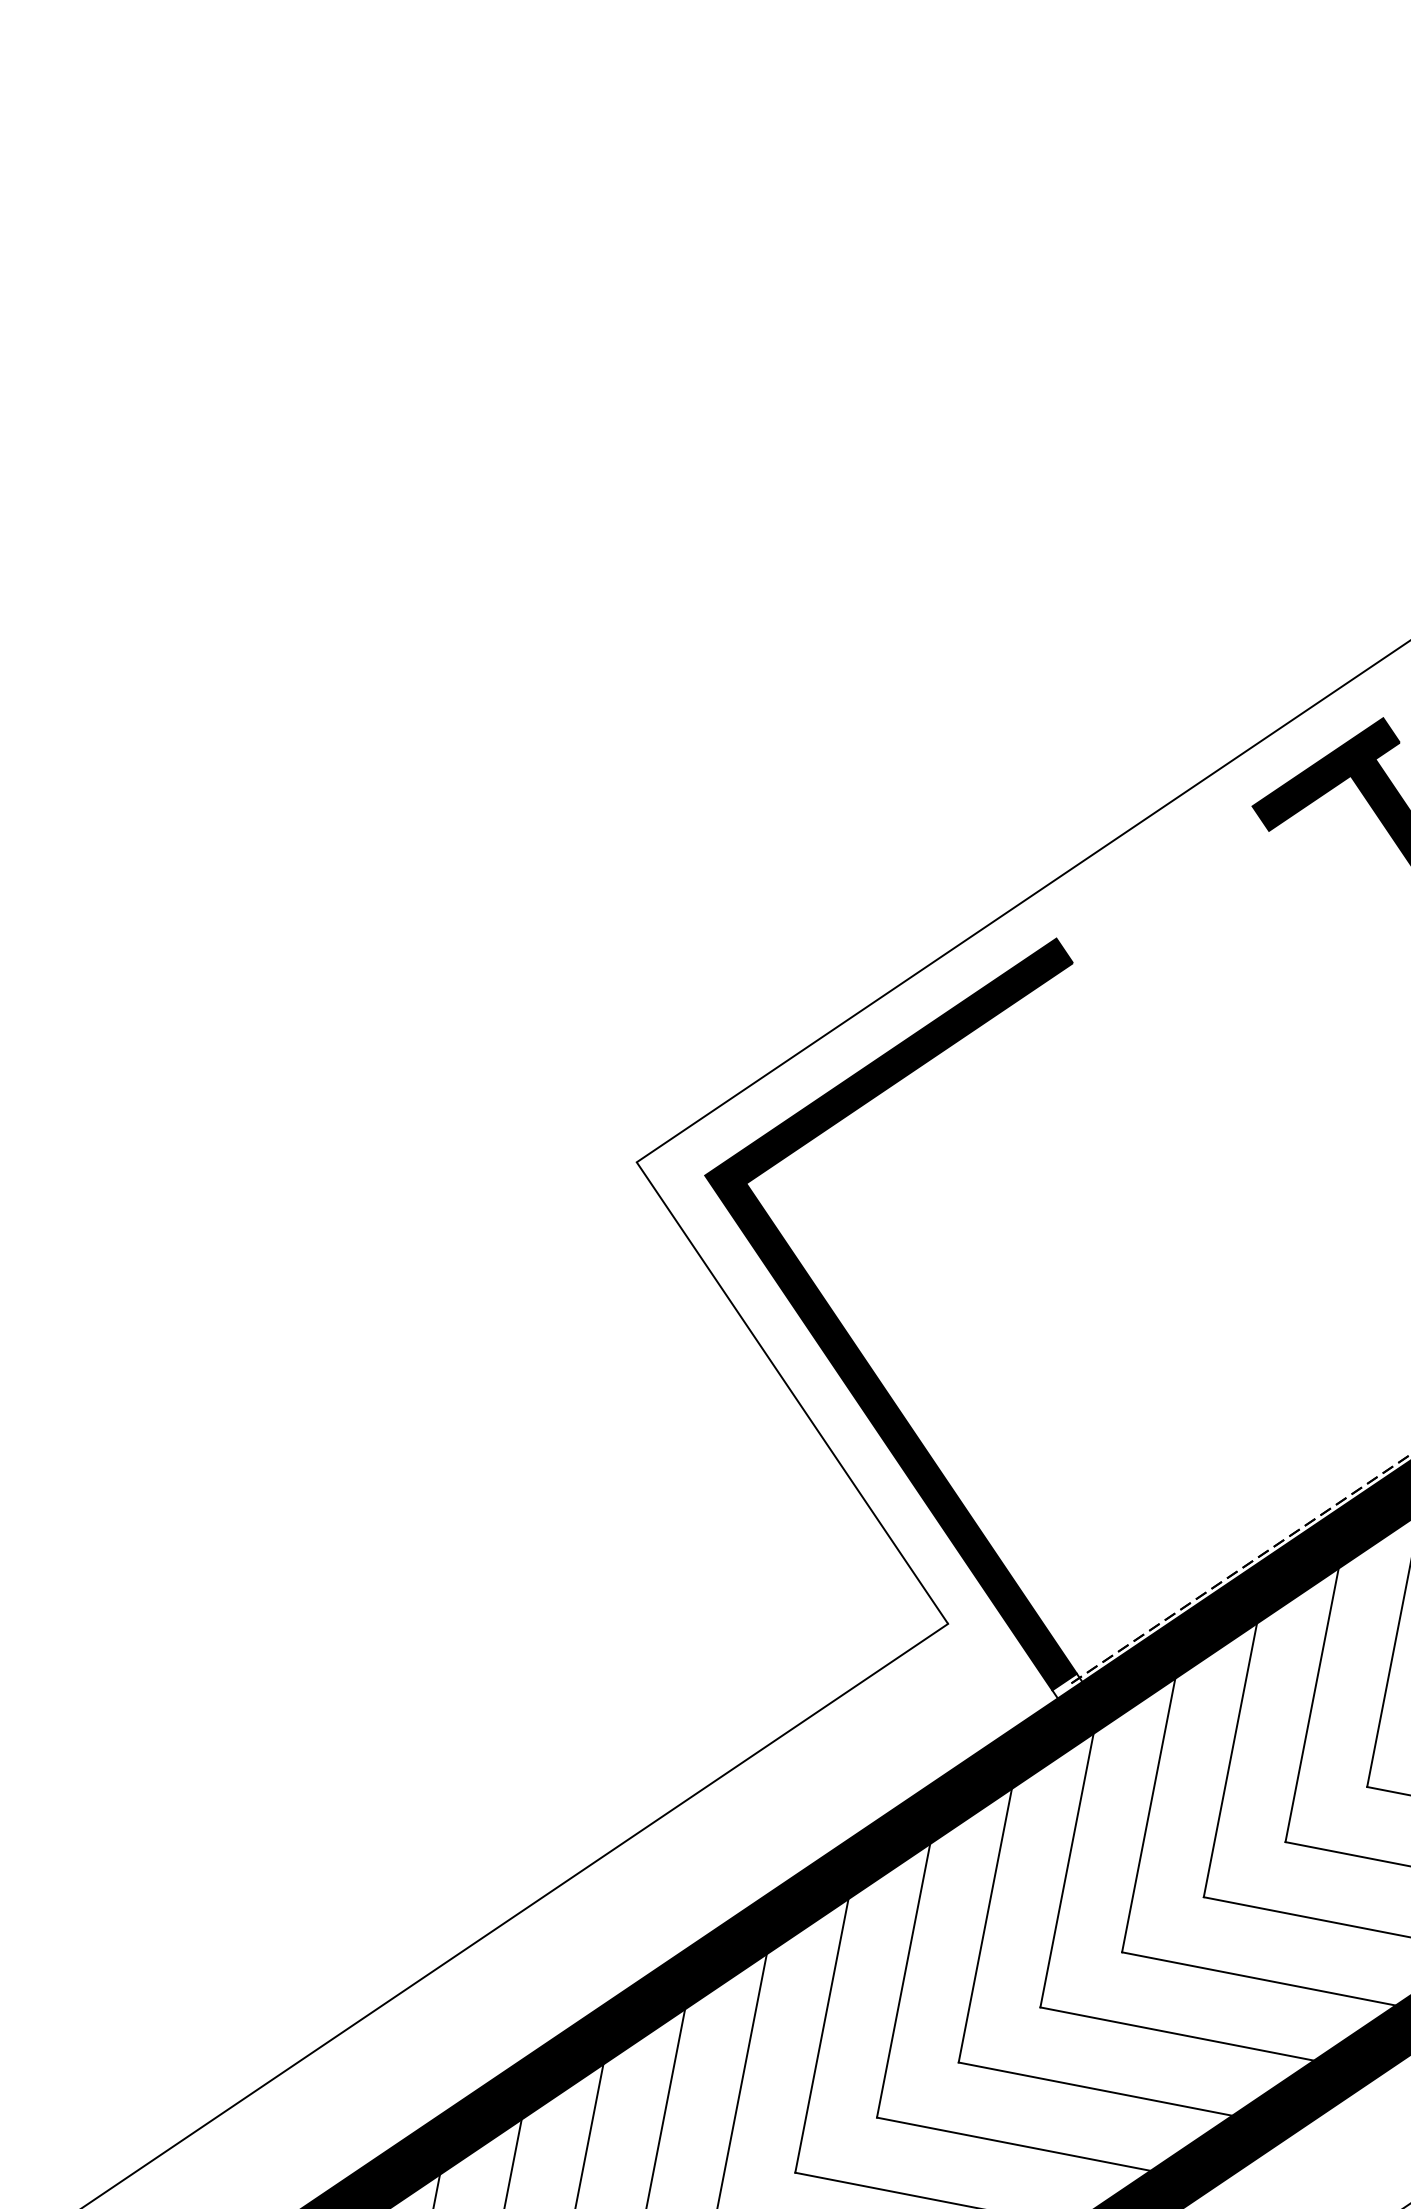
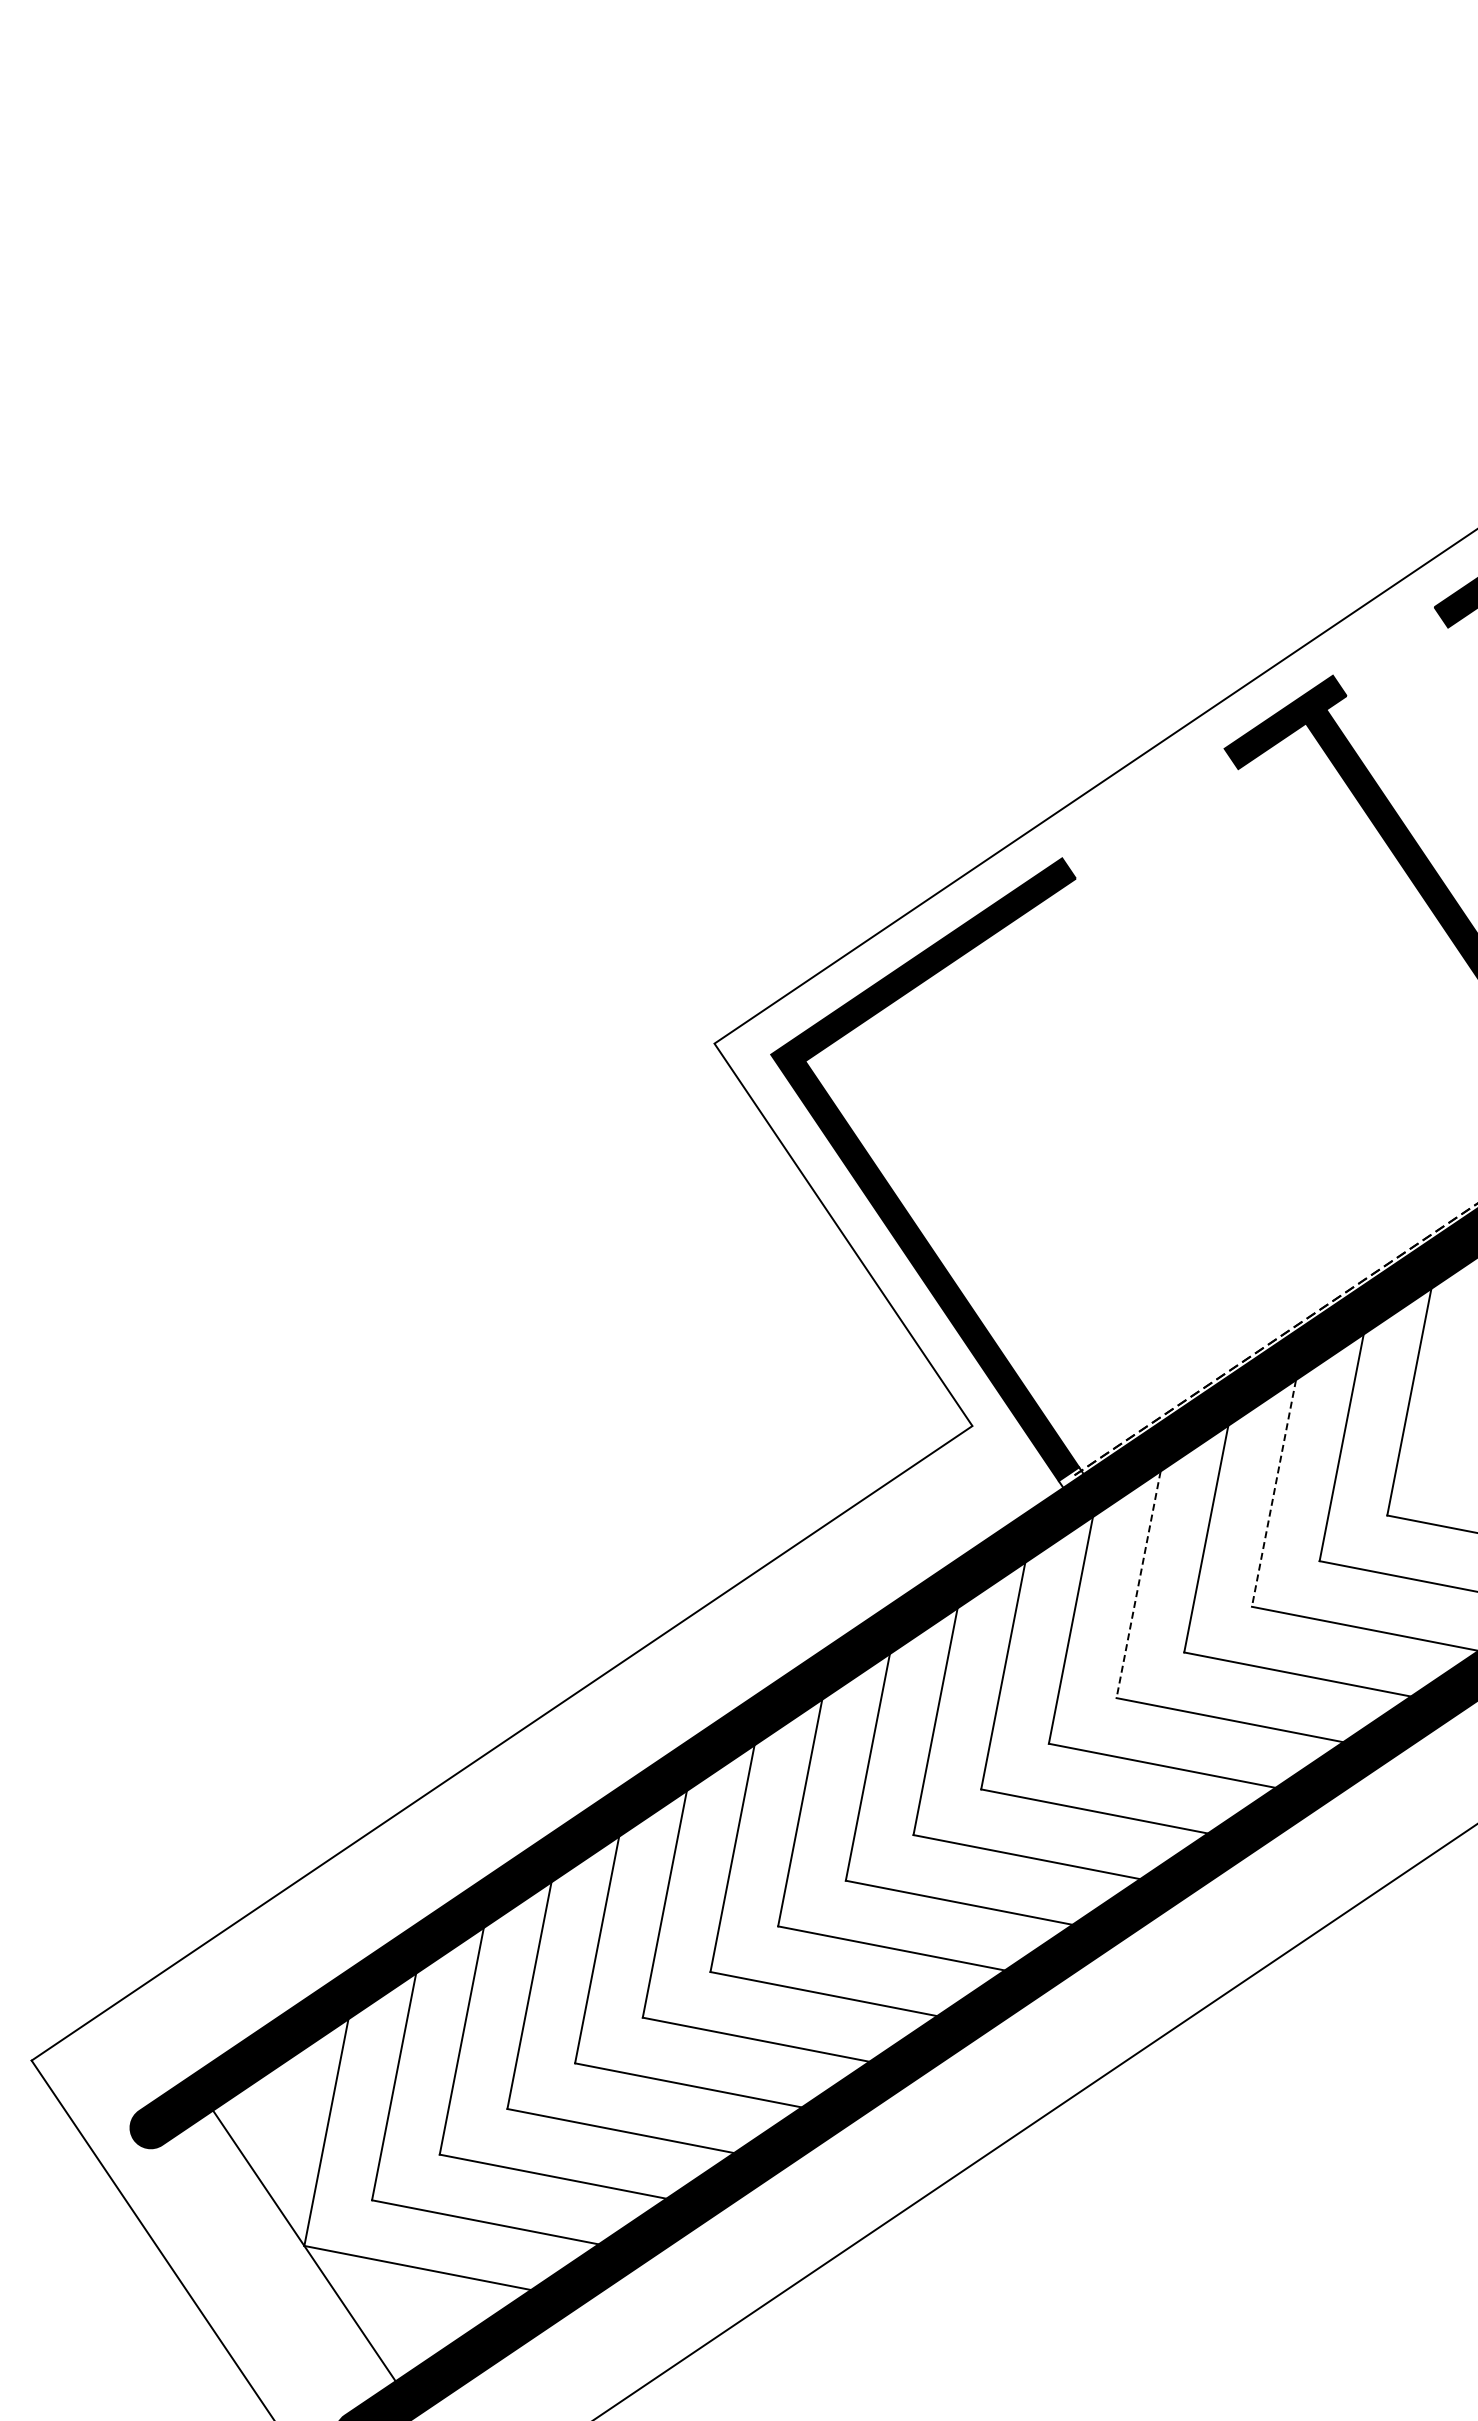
line: (1311, 1705) -> (1273, 1493), solid -> dashed
line: (1148, 1816) -> (1138, 1585), solid -> dashed

